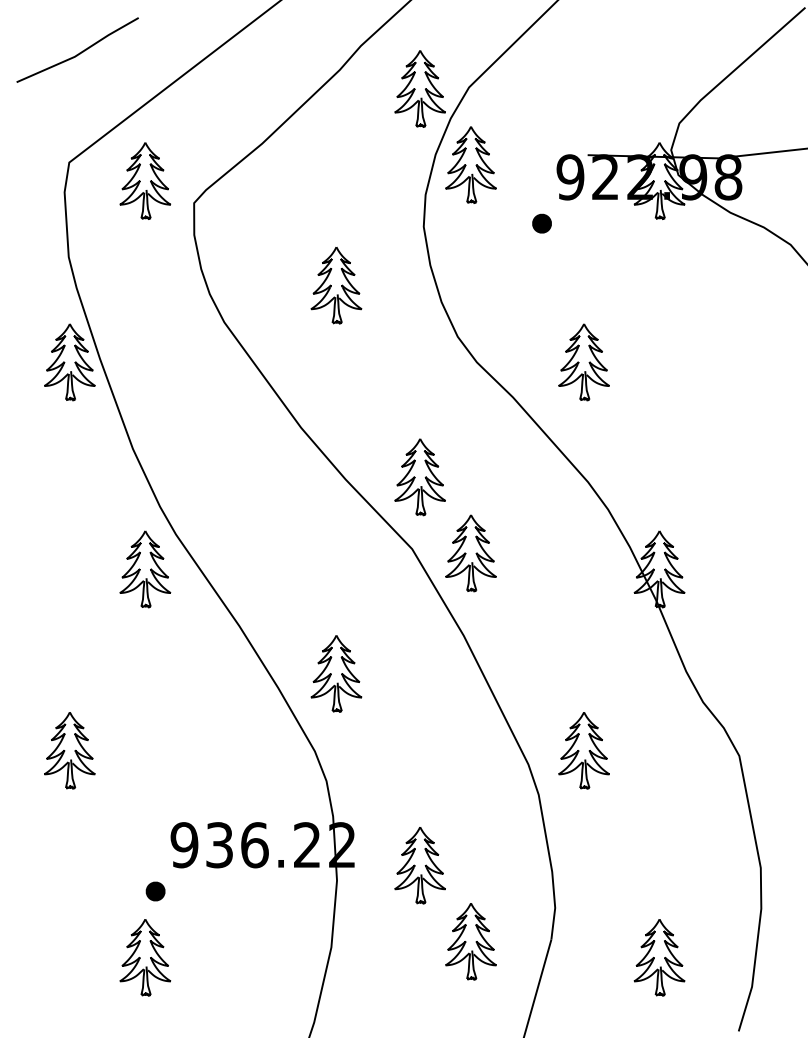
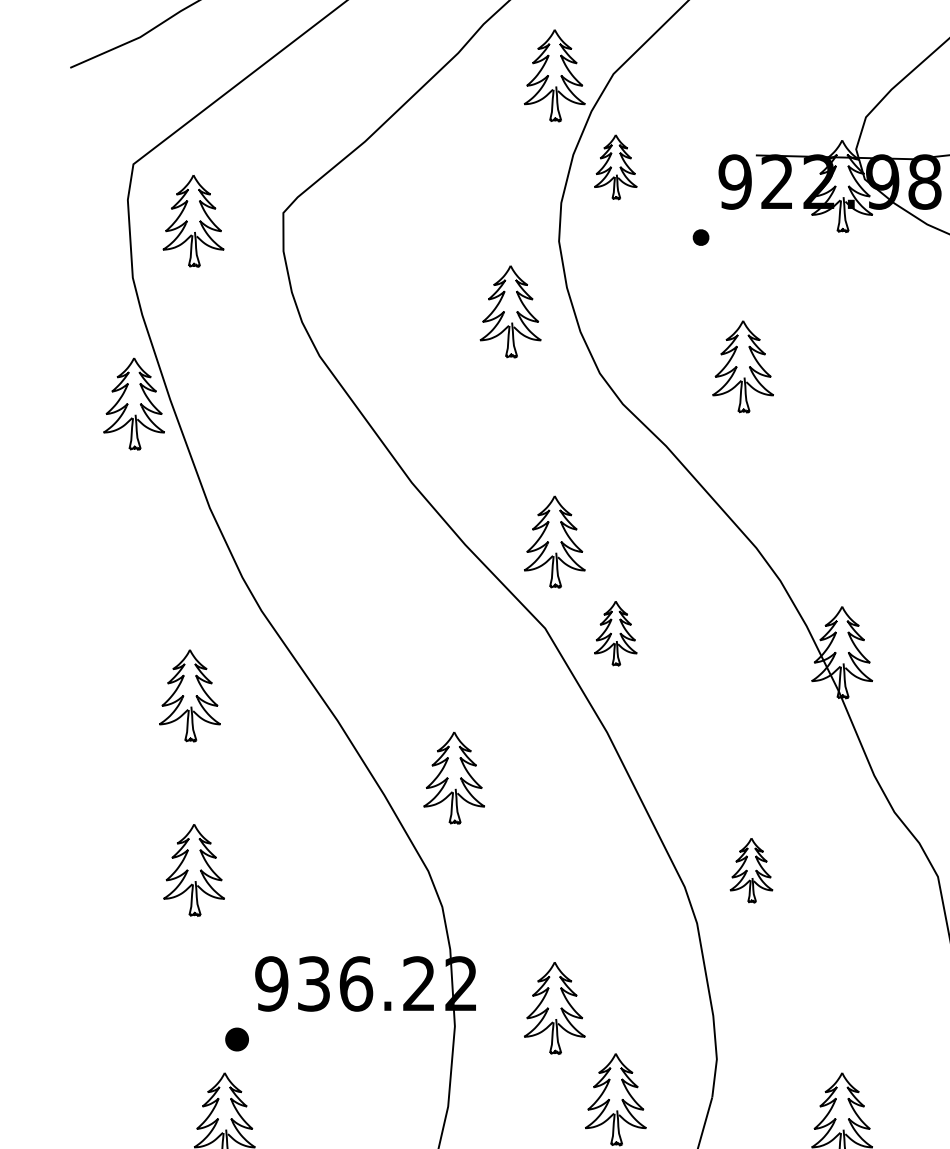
part: (470, 164) -> (615, 166), size x0.7
part: (145, 180) -> (193, 220), moved
part: (541, 223) -> (700, 237), size x0.7
part: (336, 285) -> (510, 311), moved
part: (583, 362) -> (742, 367), moved
part: (470, 553) -> (615, 633), size x0.7
part: (145, 569) -> (190, 696), moved
part: (69, 750) -> (193, 870), moved
part: (583, 750) -> (750, 870), size x0.7

